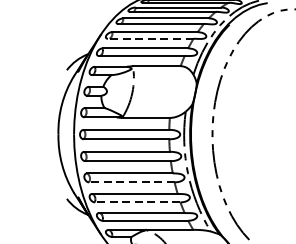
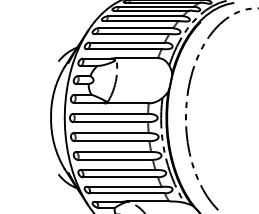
line: (150, 39) -> (131, 34), dashed -> solid
line: (130, 181) -> (114, 159), dashed -> solid
line: (136, 202) -> (119, 177), dashed -> solid

